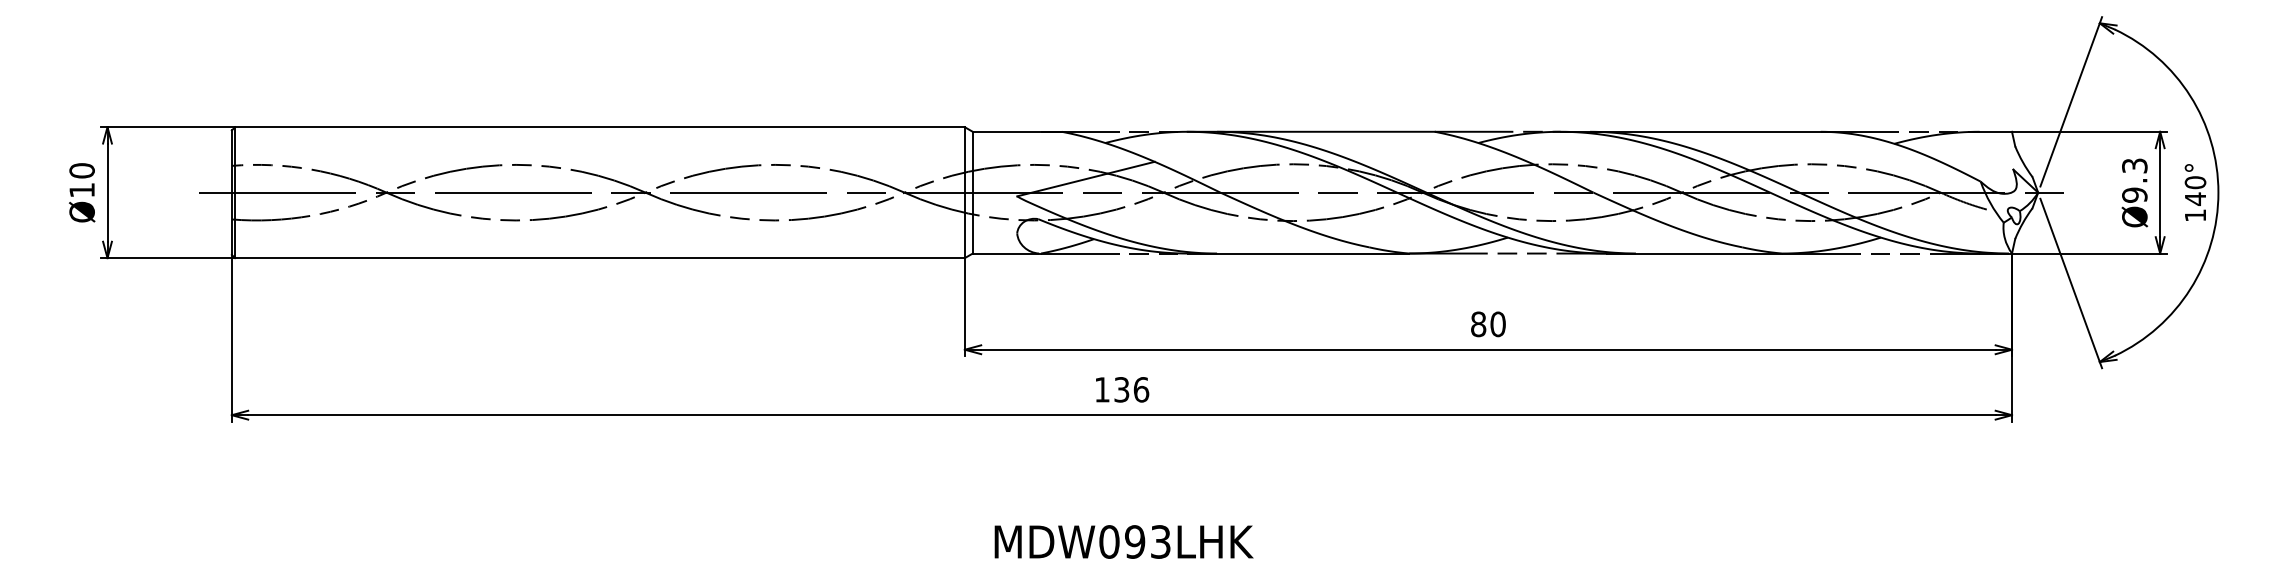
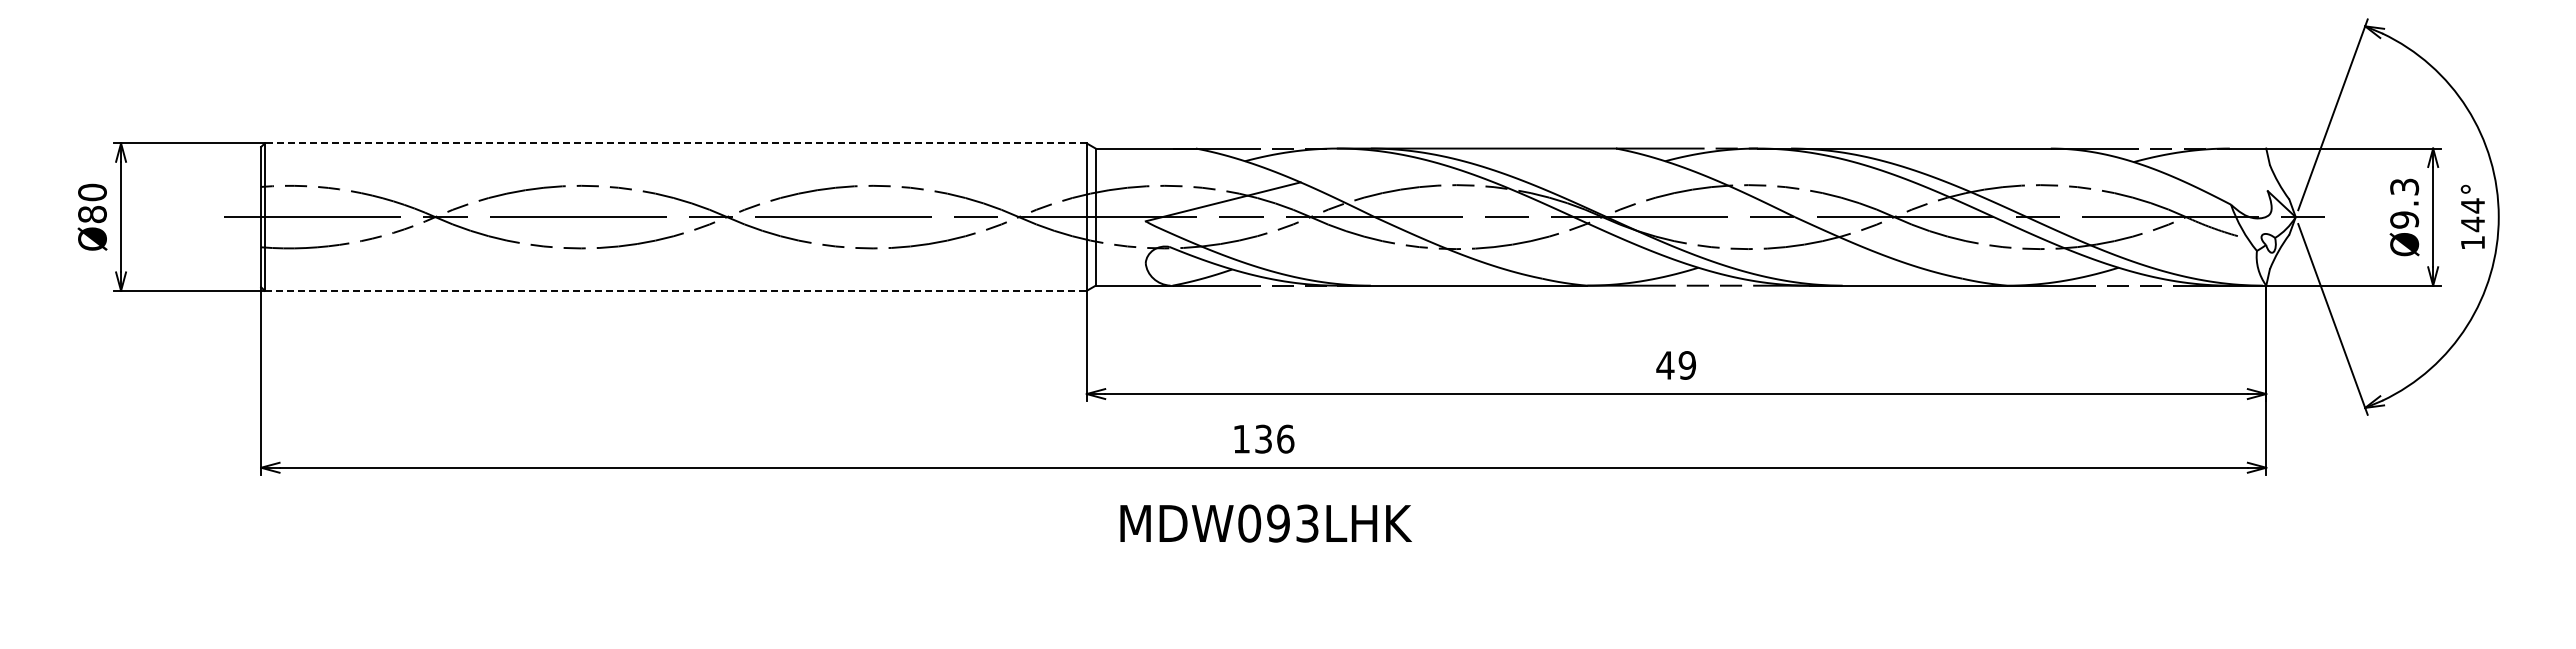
line: (599, 127) -> (675, 143), solid -> dashed
text: (2195, 182) -> (2472, 205), 140° -> 144°
text: (82, 190) -> (92, 214), Ø10 -> Ø80
line: (600, 257) -> (676, 290), solid -> dashed
text: (1488, 324) -> (1676, 365), 80 -> 49
text: (1123, 541) -> (1265, 523), moved

